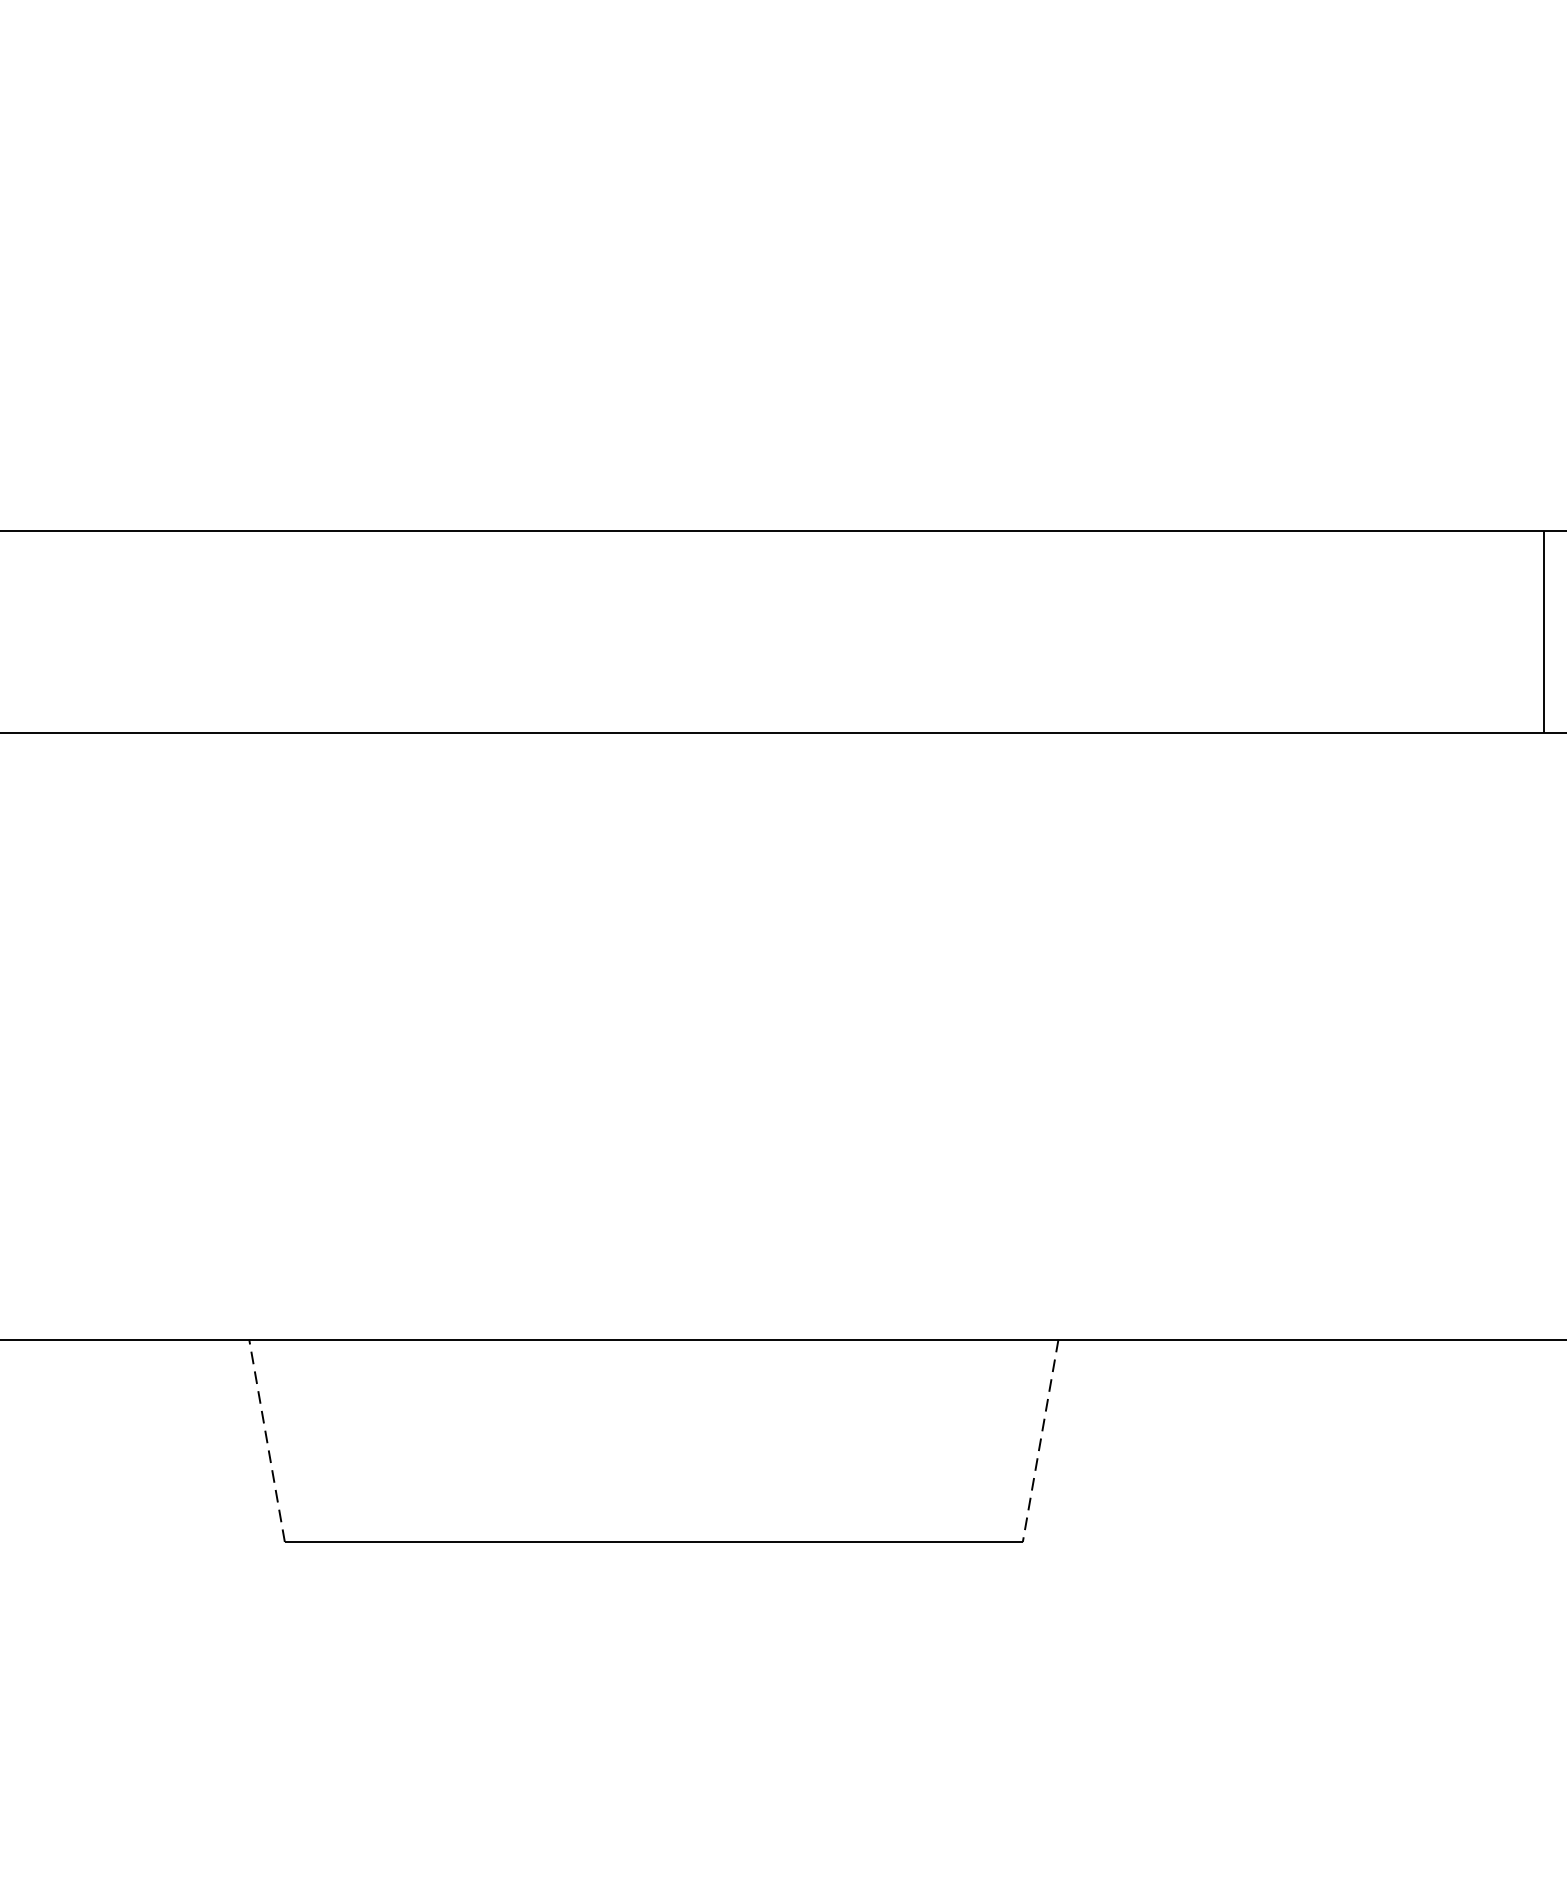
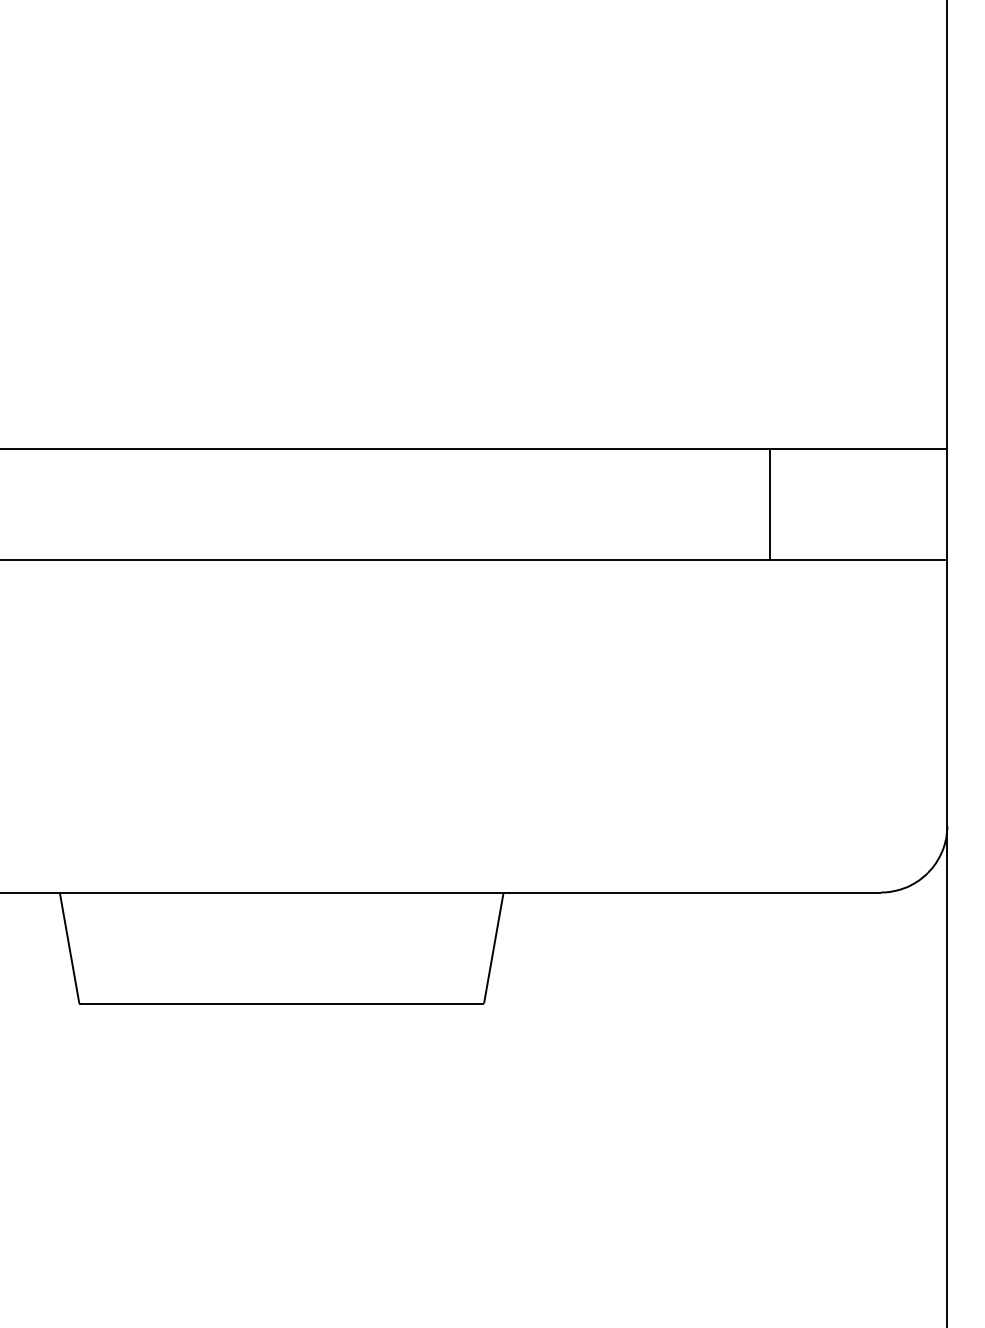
line: (266, 1439) -> (69, 947), dashed -> solid
line: (1040, 1441) -> (493, 948), dashed -> solid

